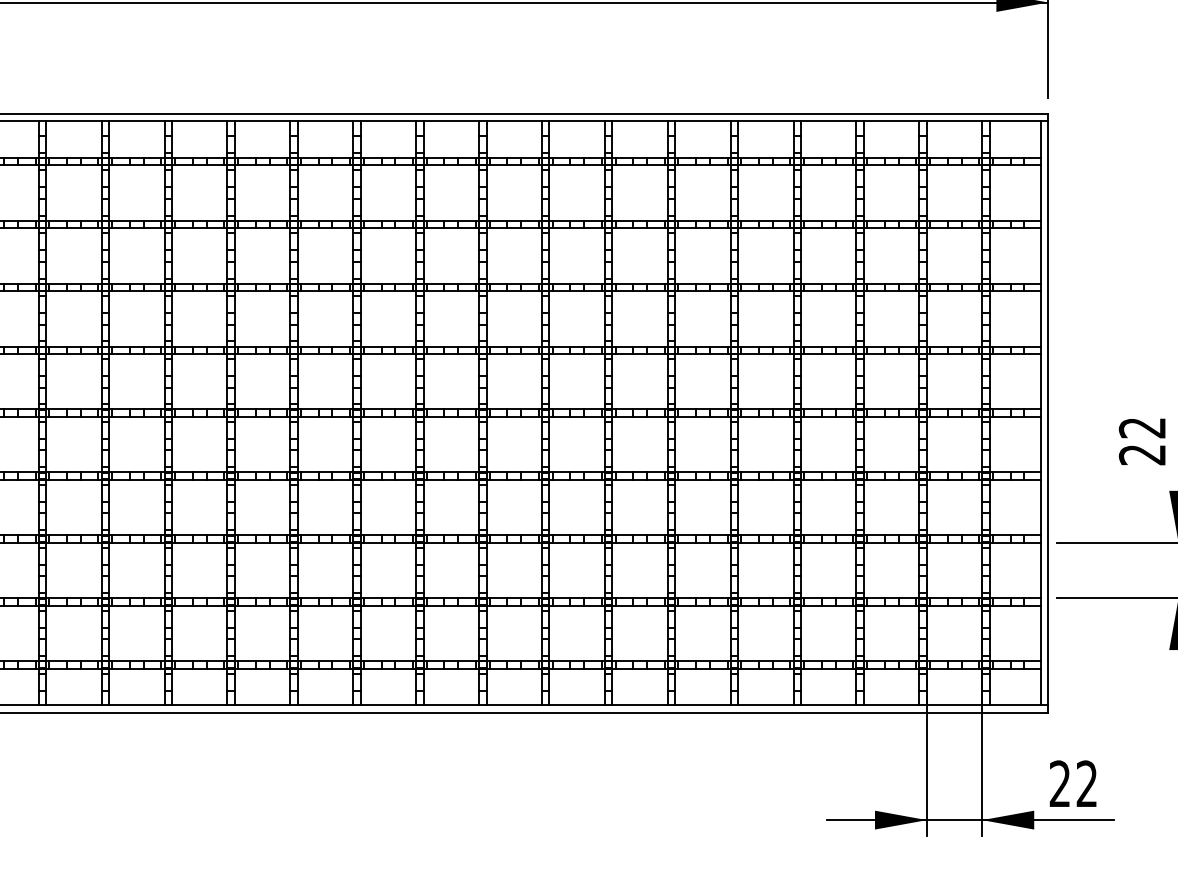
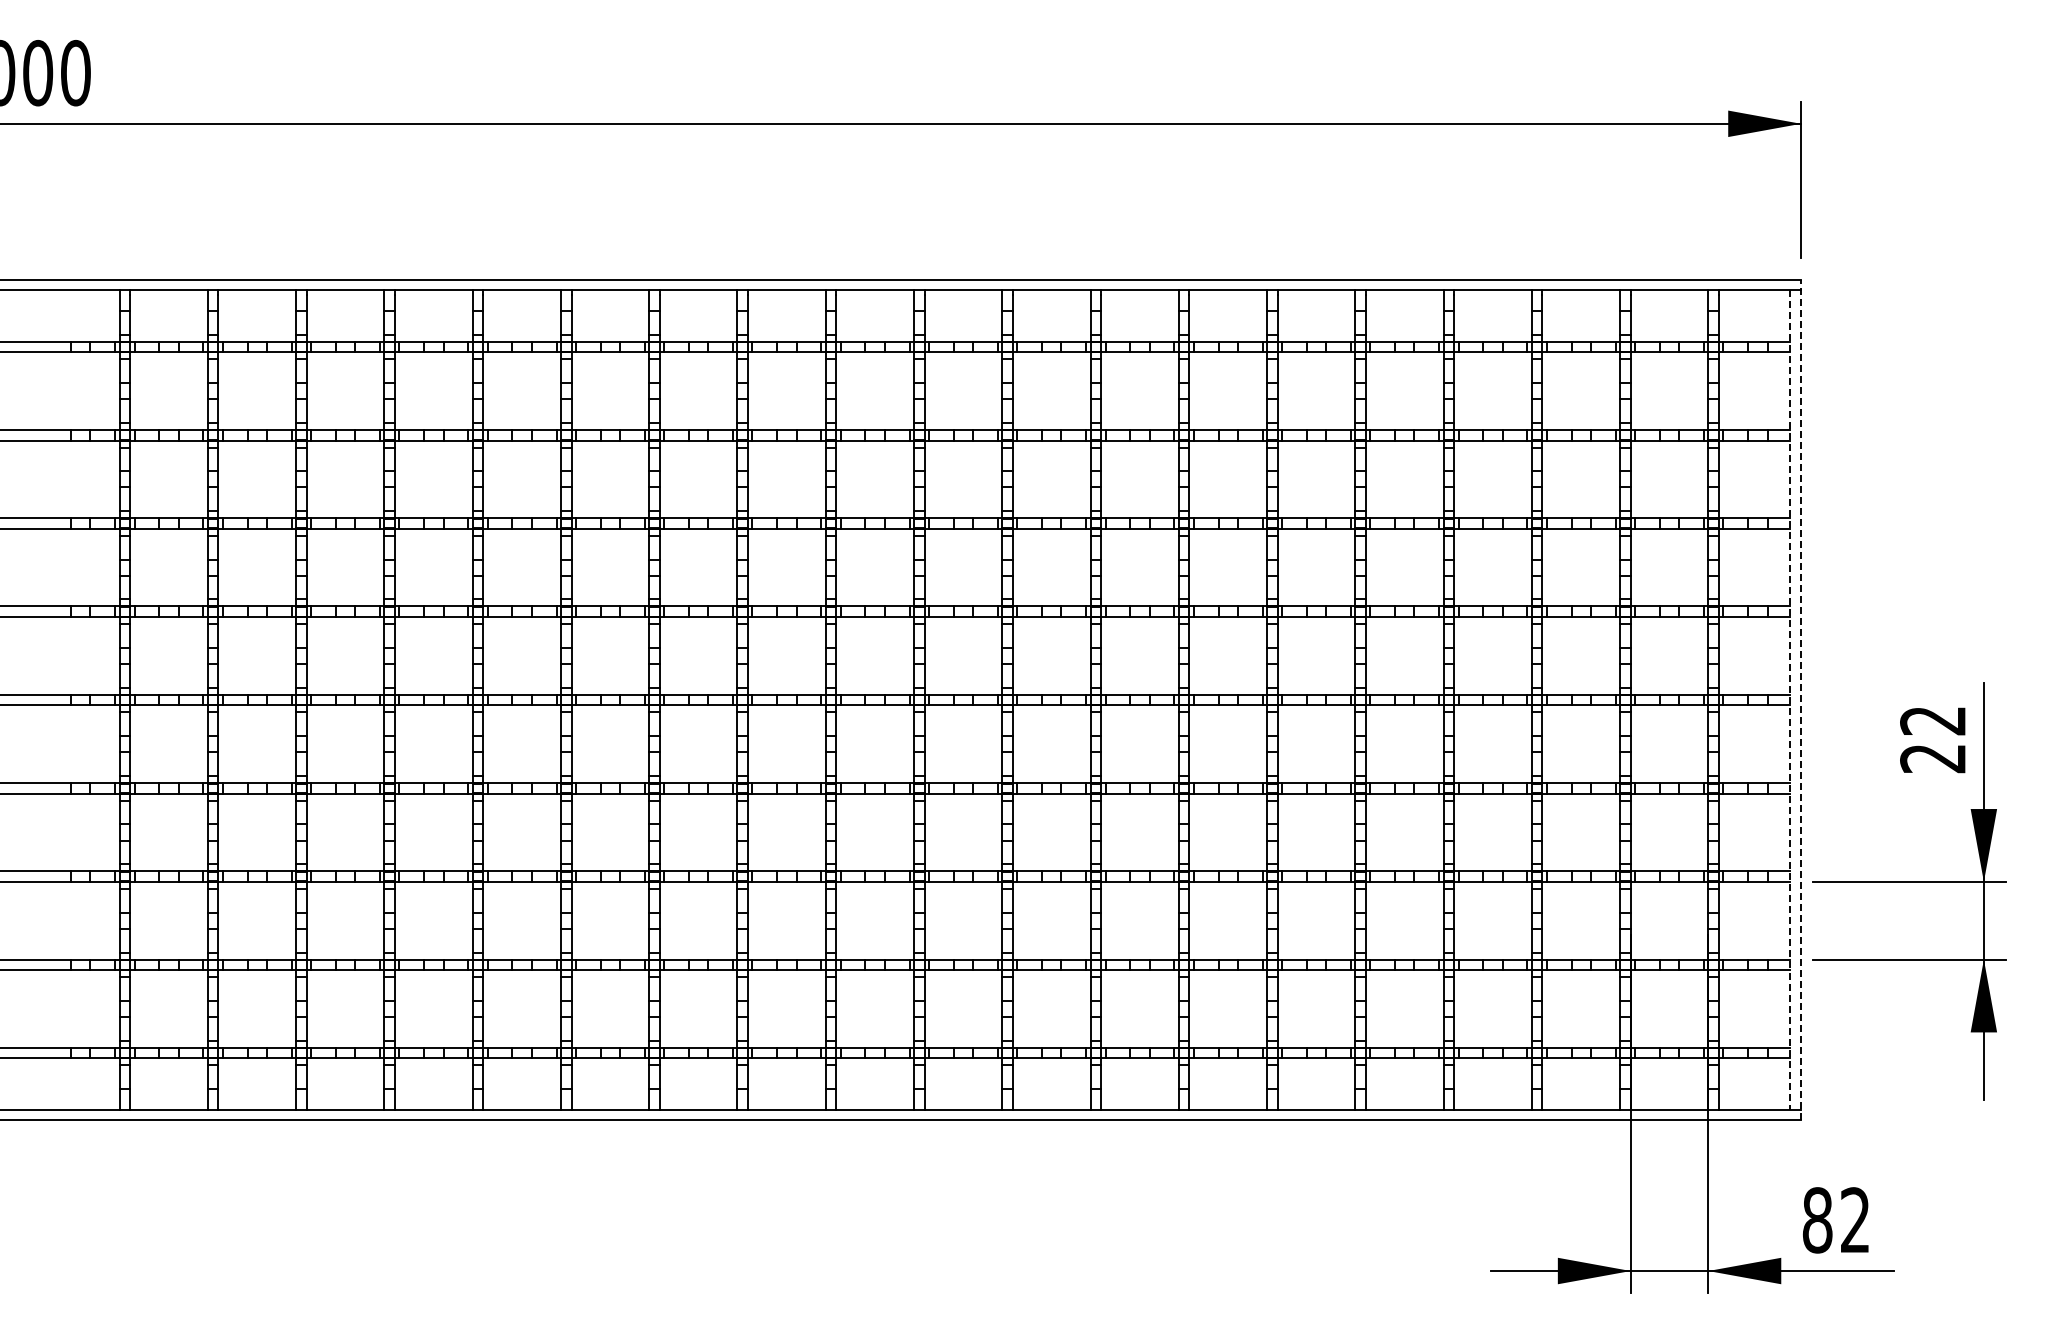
line: (1048, 412) -> (1801, 699), solid -> dashed
line: (1040, 413) -> (1790, 700), solid -> dashed
text: (1060, 784) -> (1817, 1220), 22 -> 82

